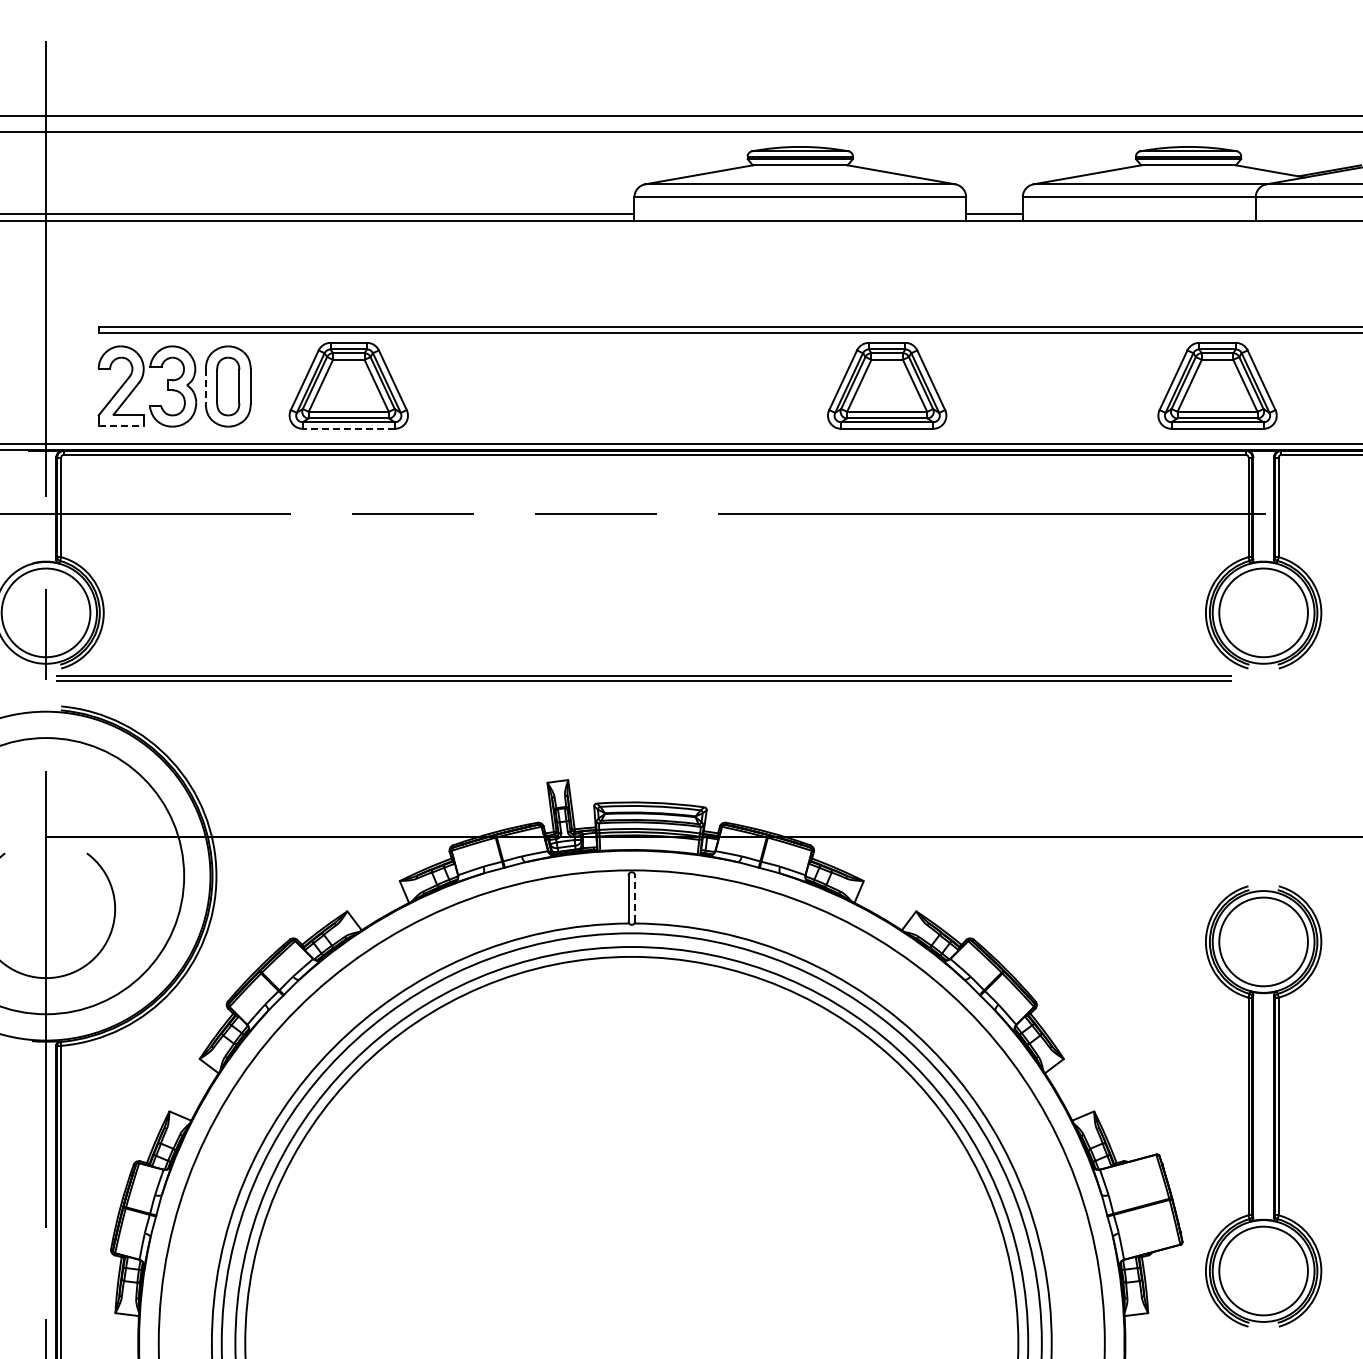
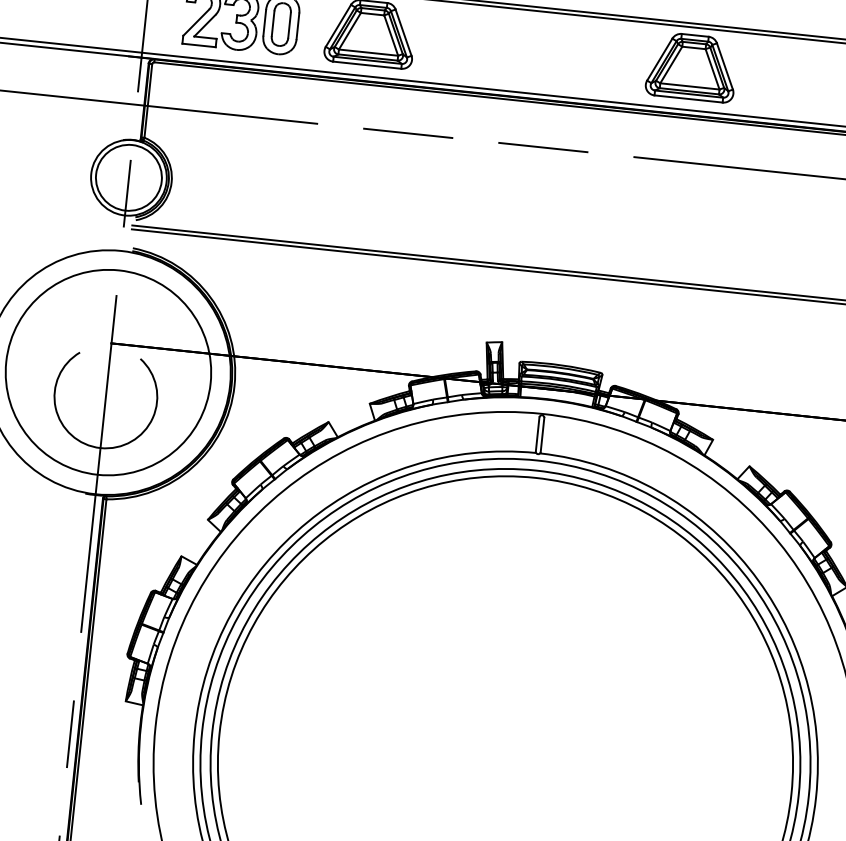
part: (887, 385) -> (692, 66), moved
line: (205, 387) -> (264, 23), dashed -> solid
line: (121, 426) -> (199, 45), dashed -> solid
line: (348, 428) -> (367, 64), dashed -> solid
line: (635, 898) -> (542, 434), dashed -> solid

